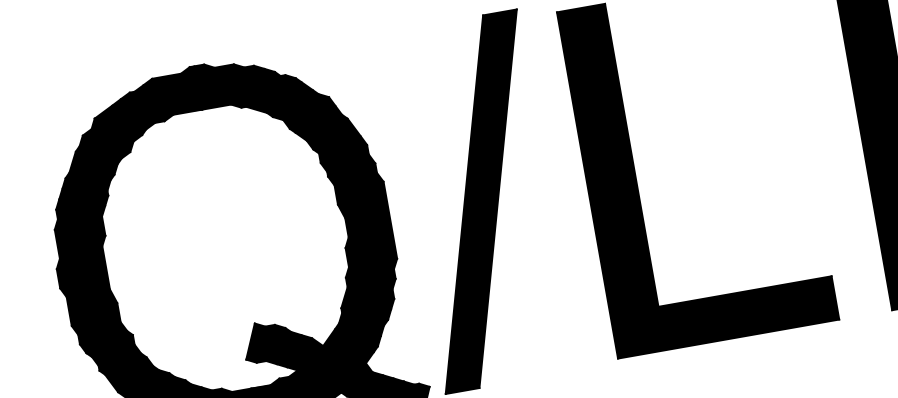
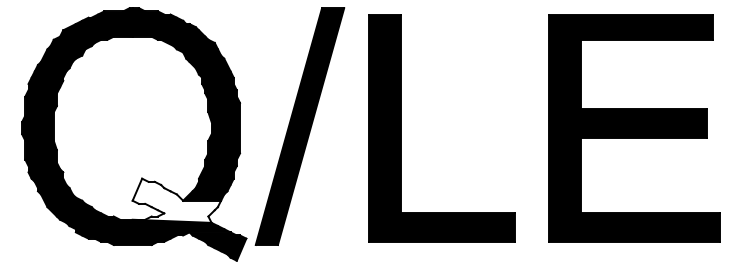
fill: (312, 347) -> (176, 200), removed

